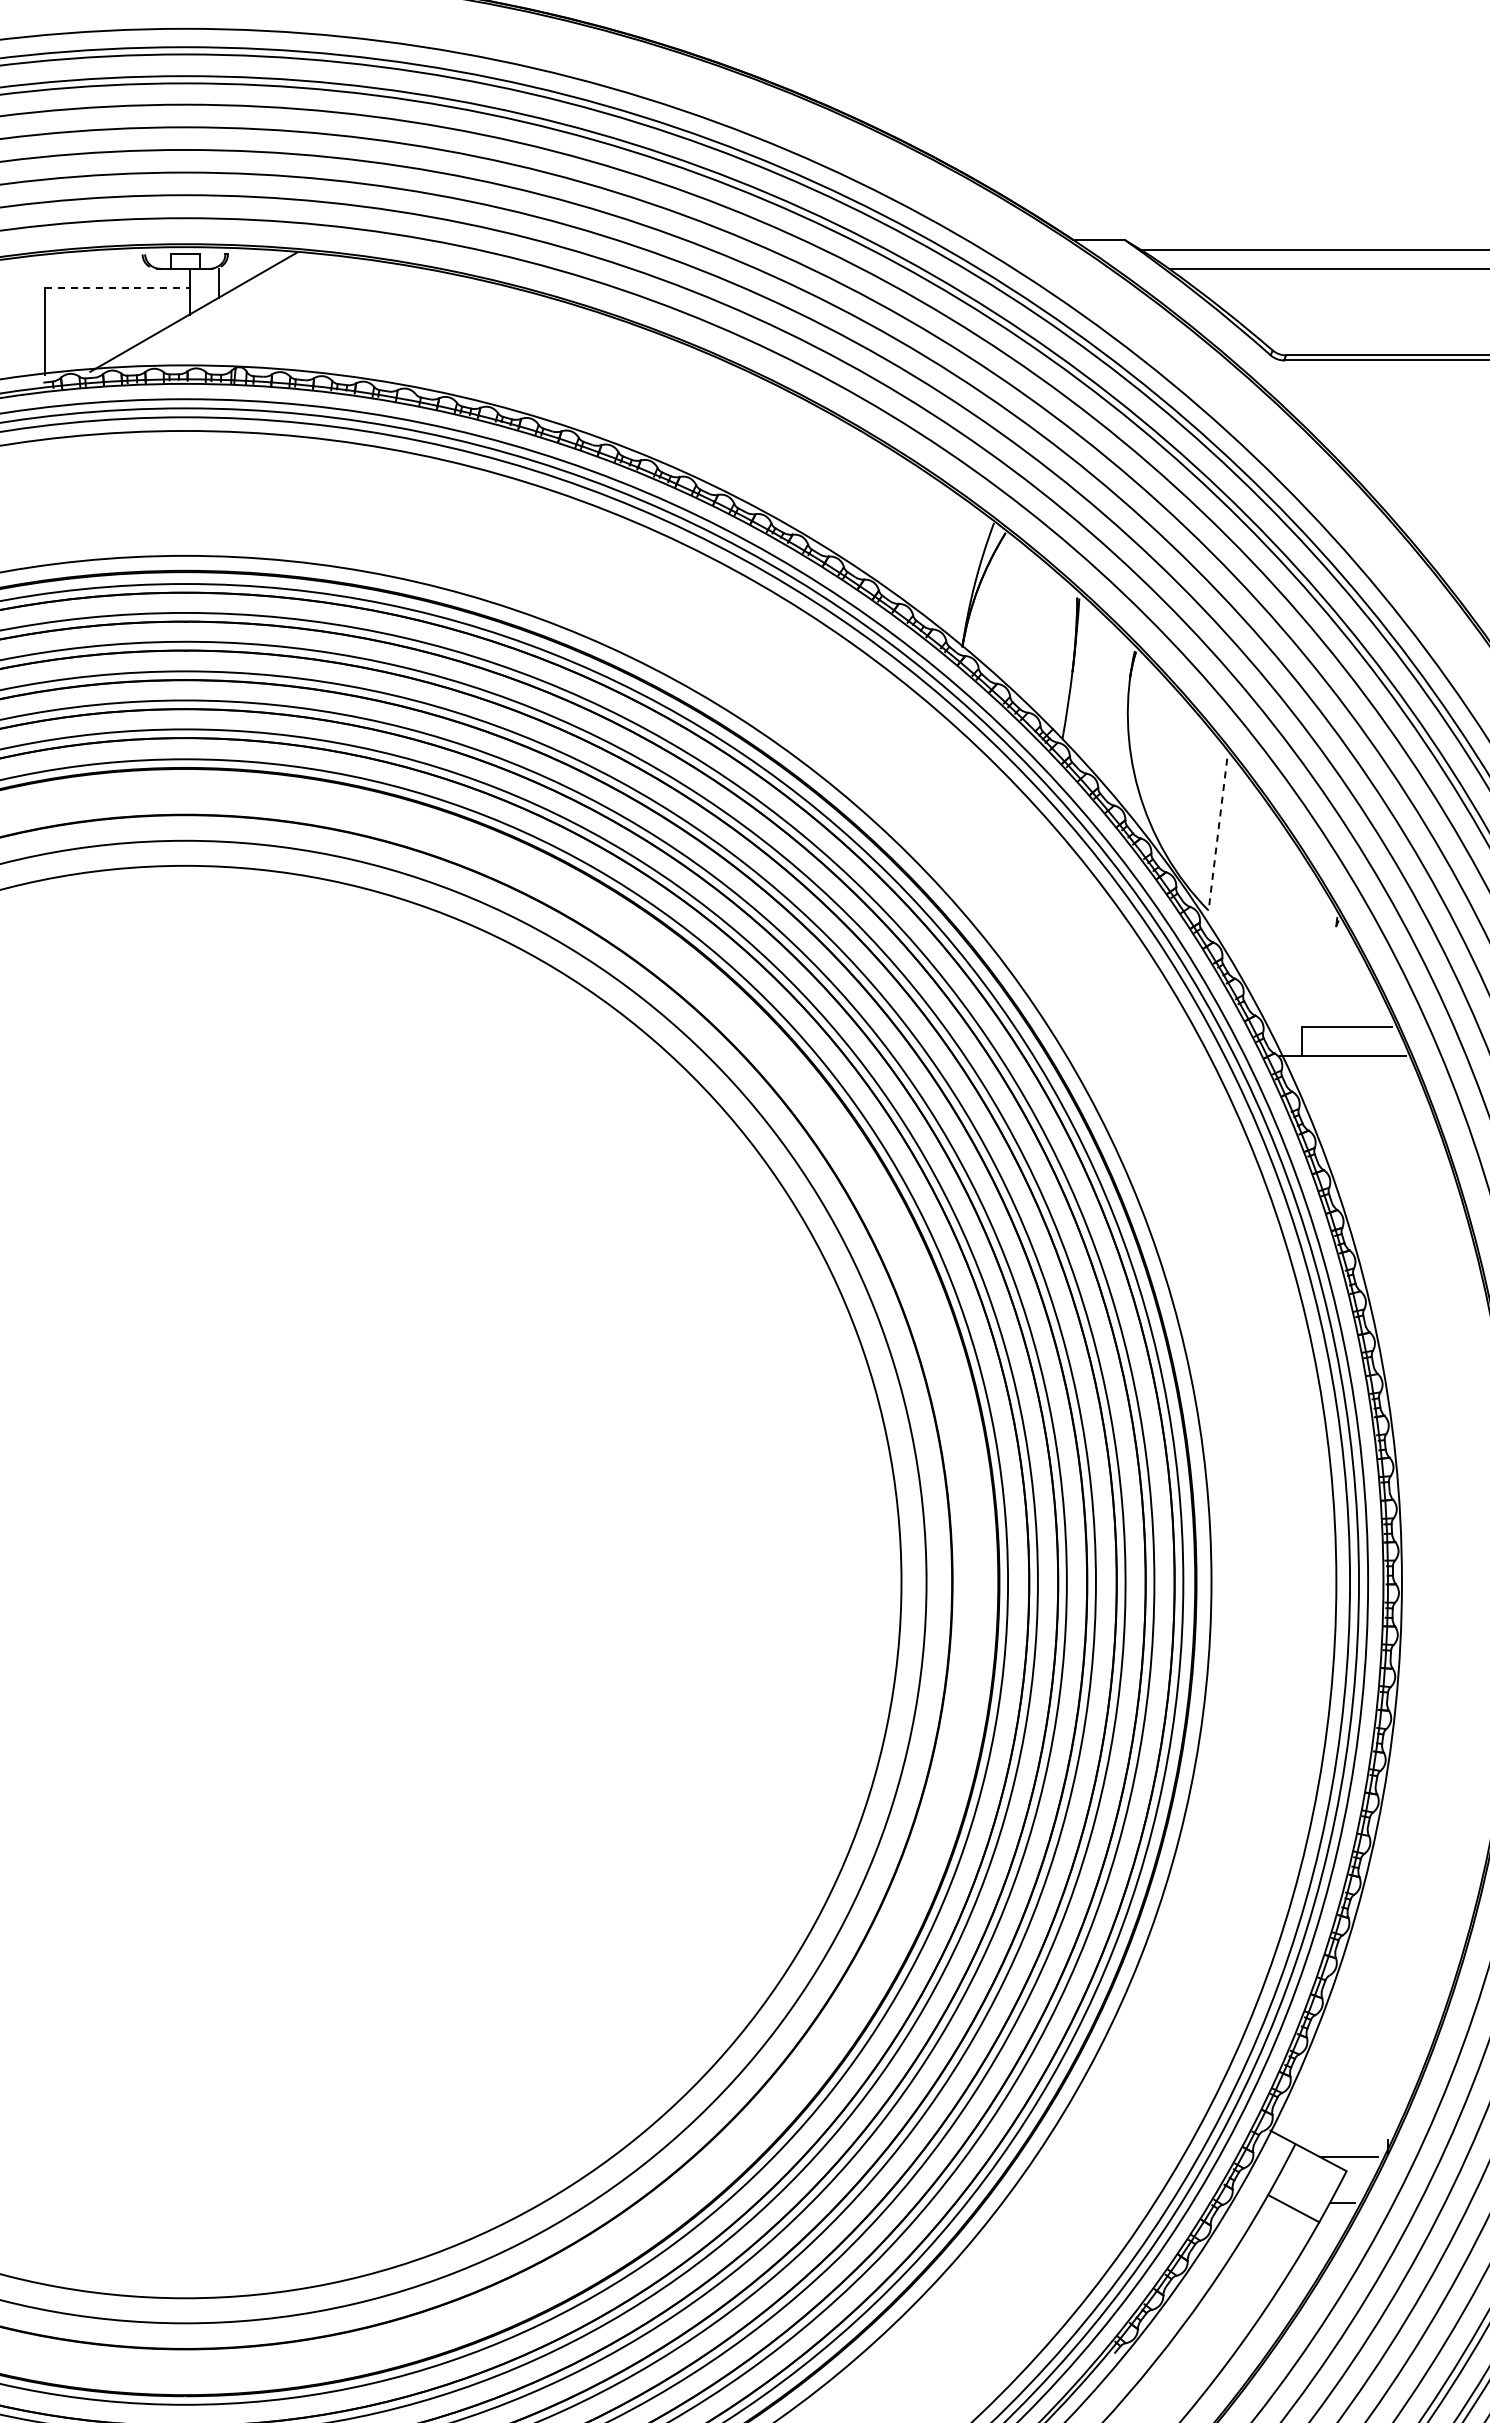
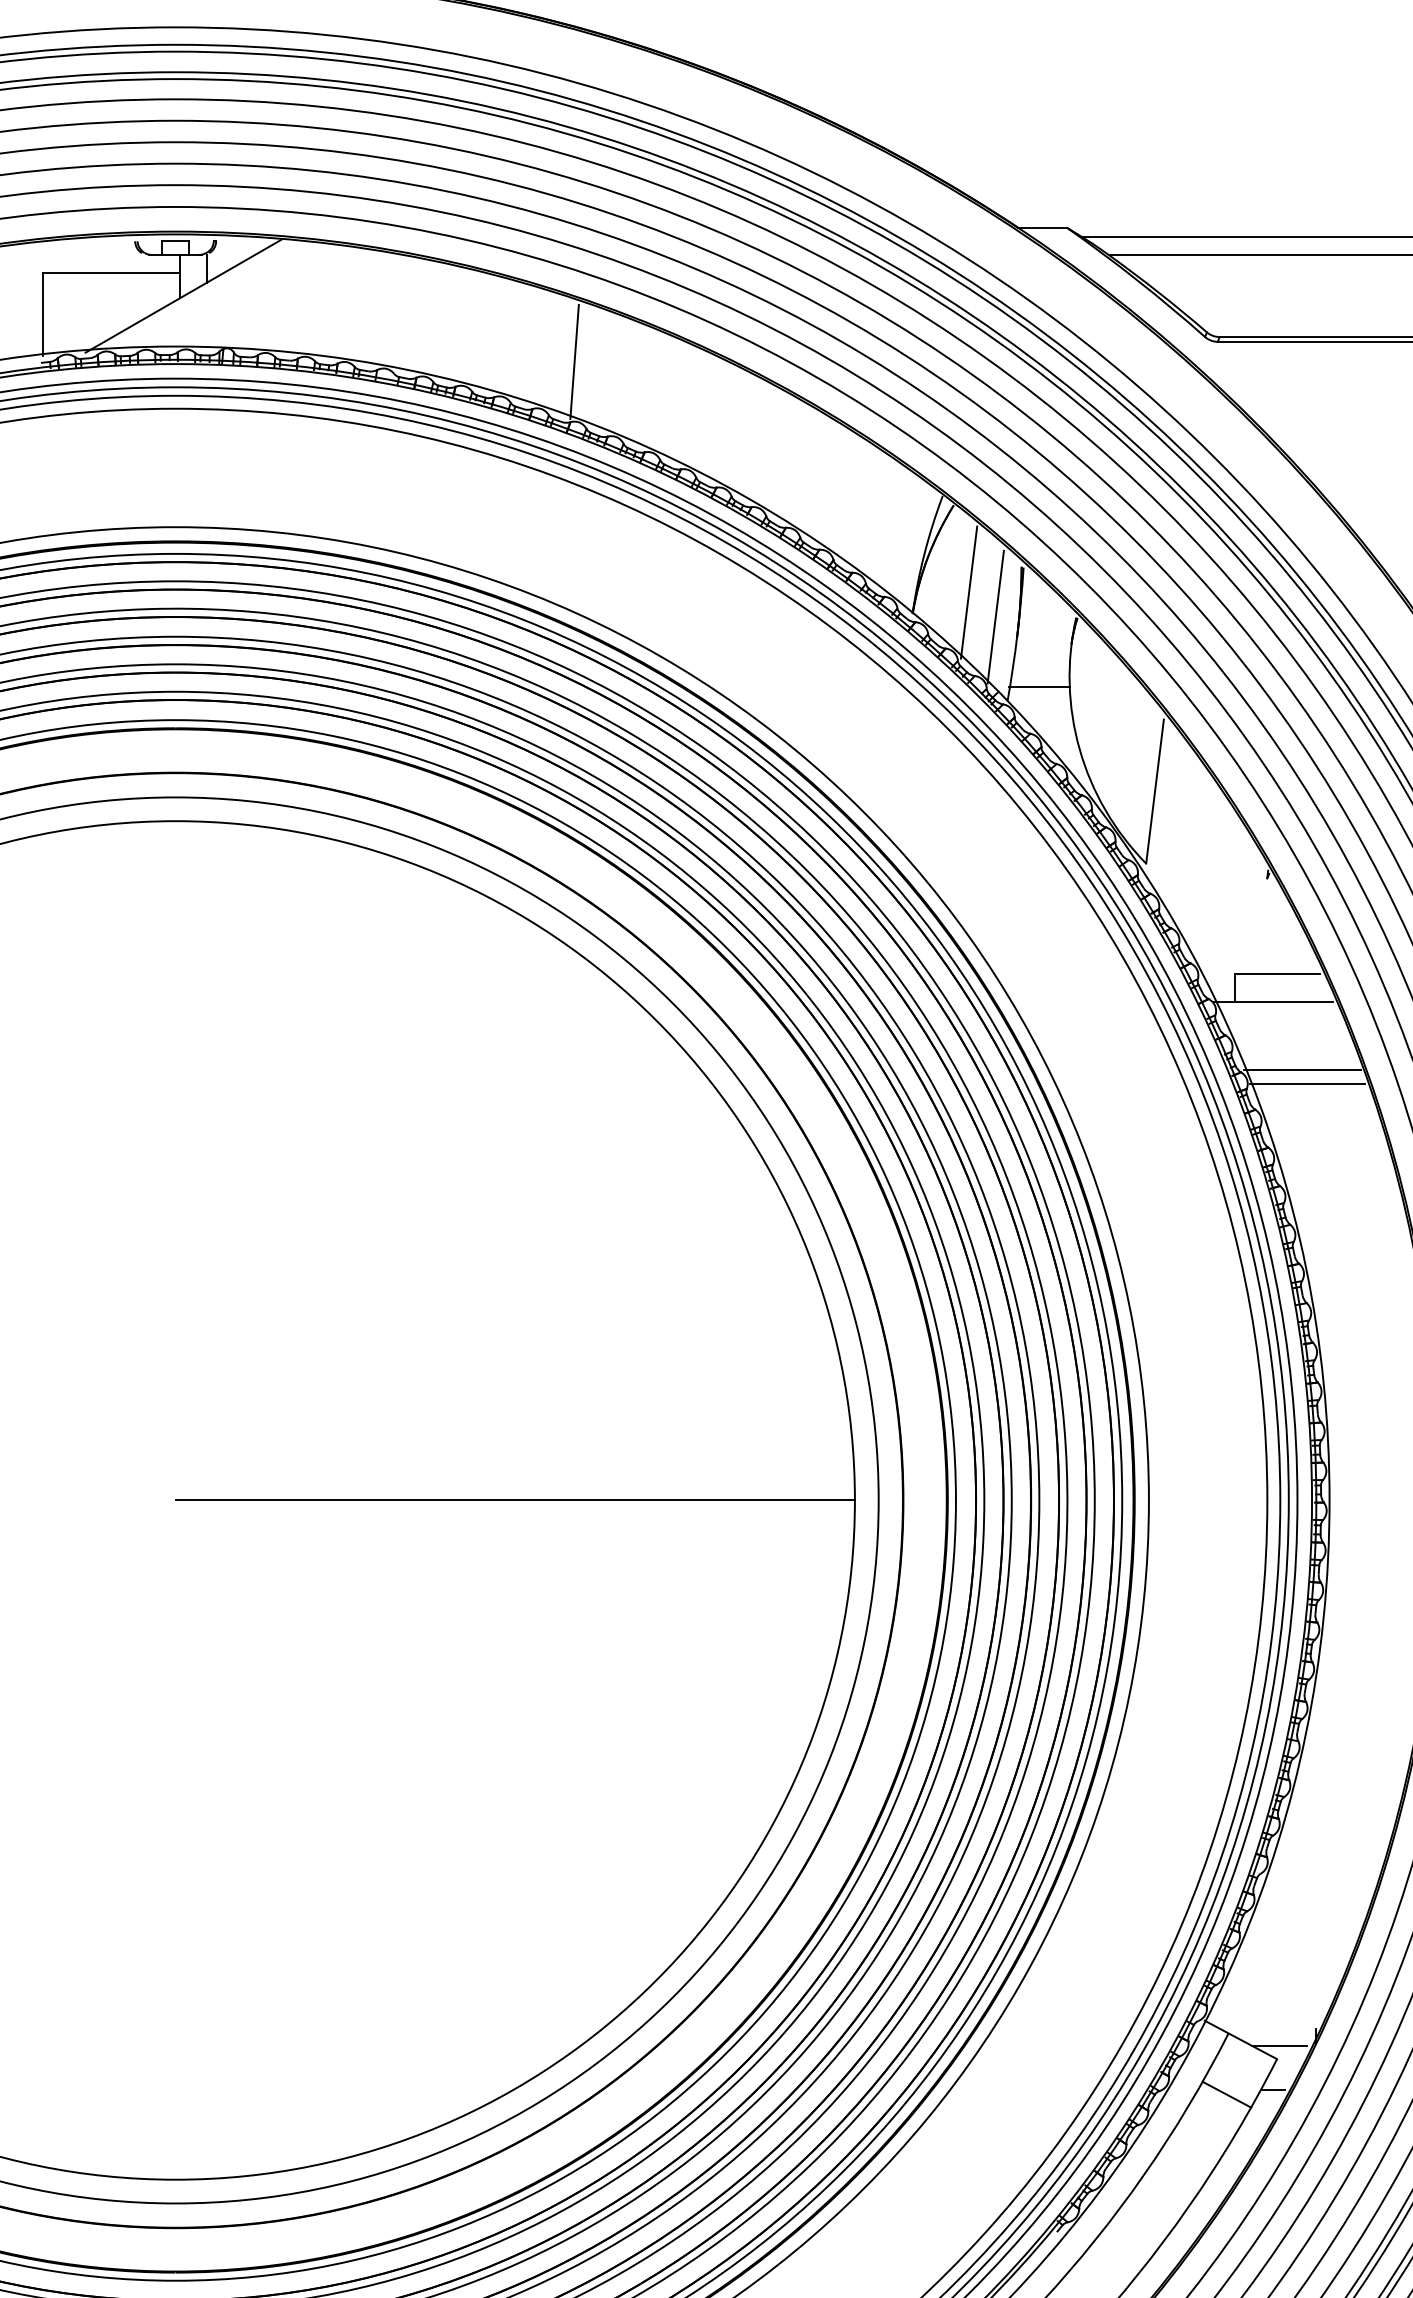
line: (117, 287) -> (111, 272), dashed -> solid
line: (605, 381) -> (574, 361), added
line: (1021, 624) -> (968, 592), added
line: (1049, 650) -> (995, 616), added
line: (1095, 724) -> (1038, 687), added
line: (1217, 834) -> (1154, 791), dashed -> solid
line: (1373, 1128) -> (1302, 1070), added
line: (1378, 1142) -> (1307, 1083), added
line: (543, 1582) -> (515, 1500), added

